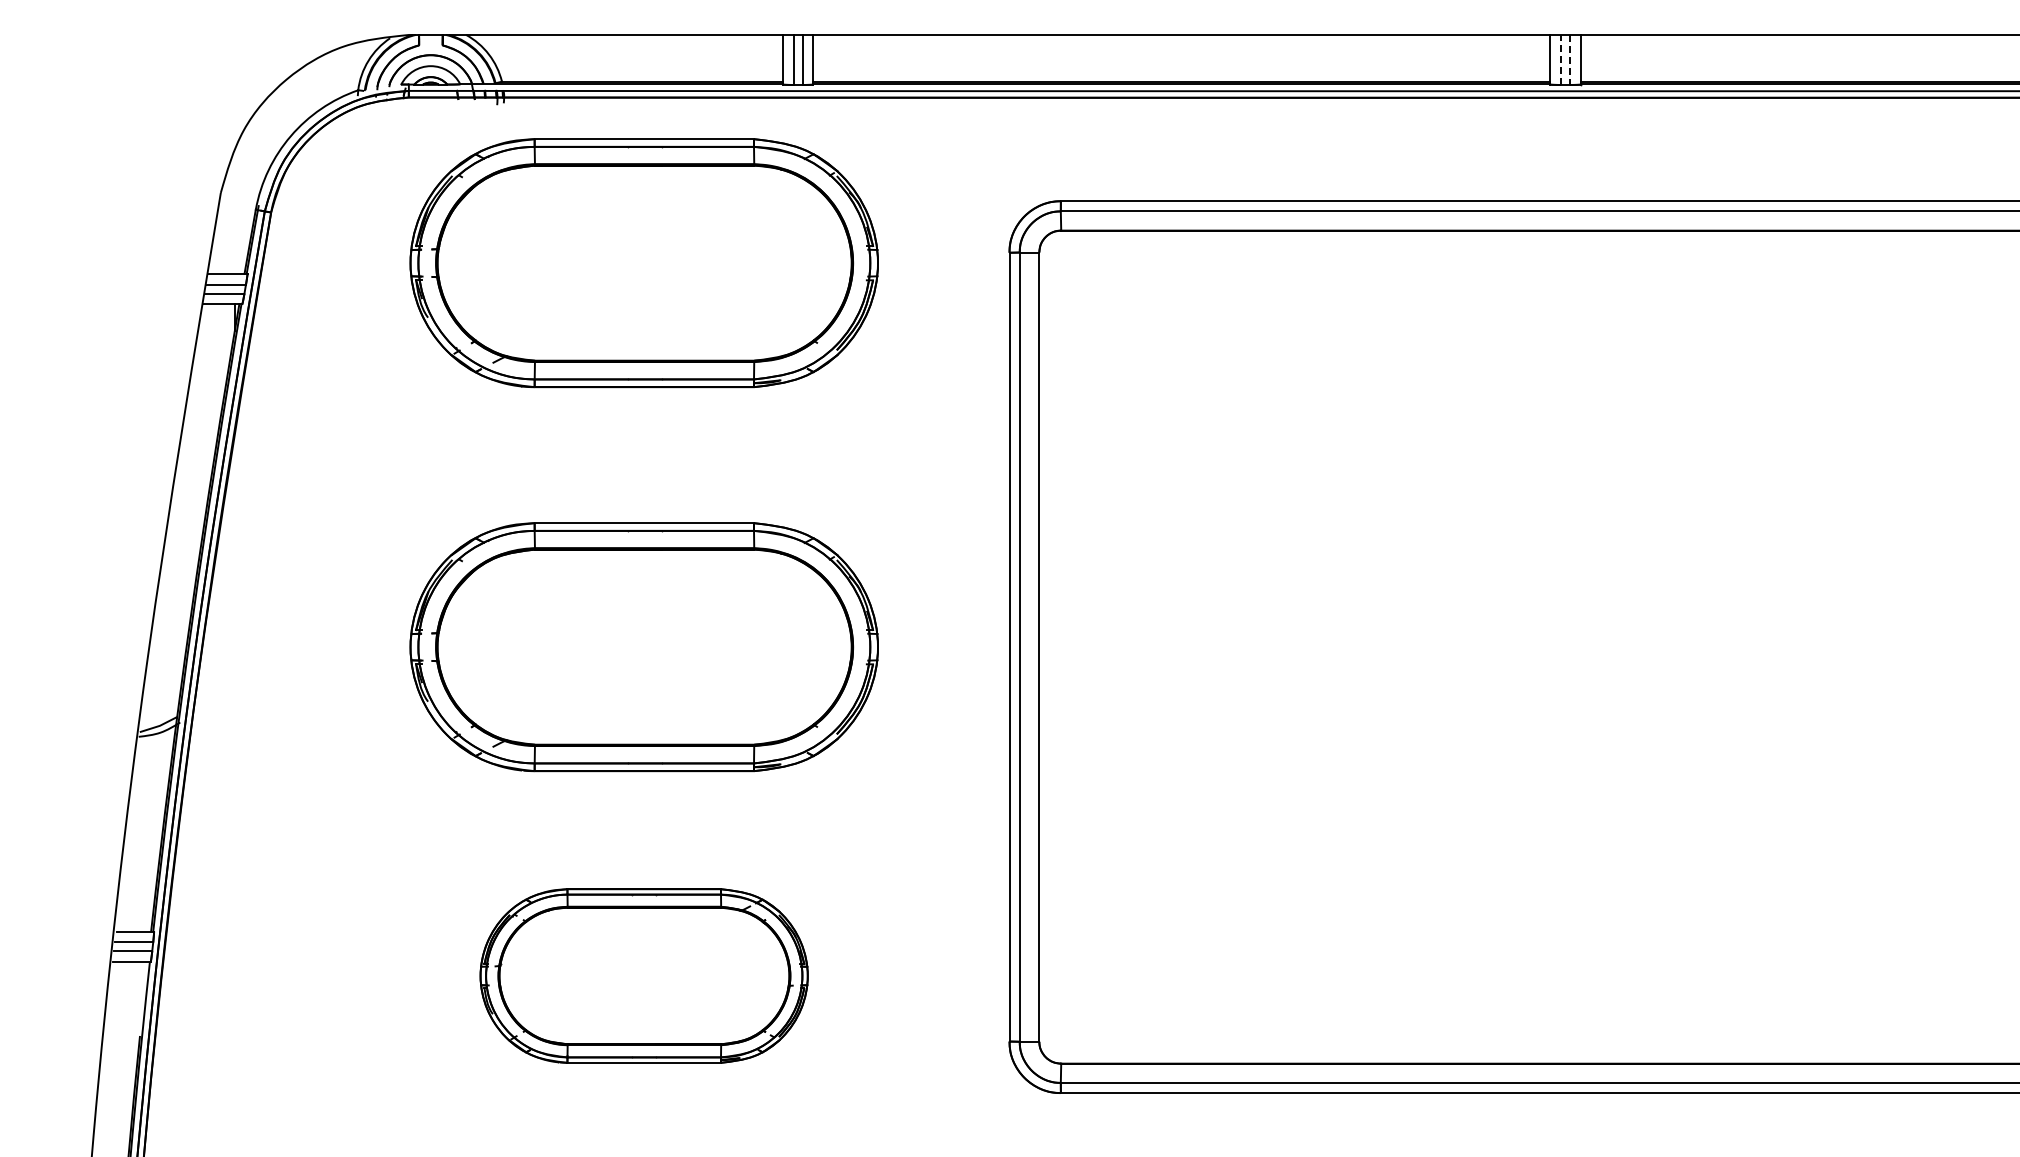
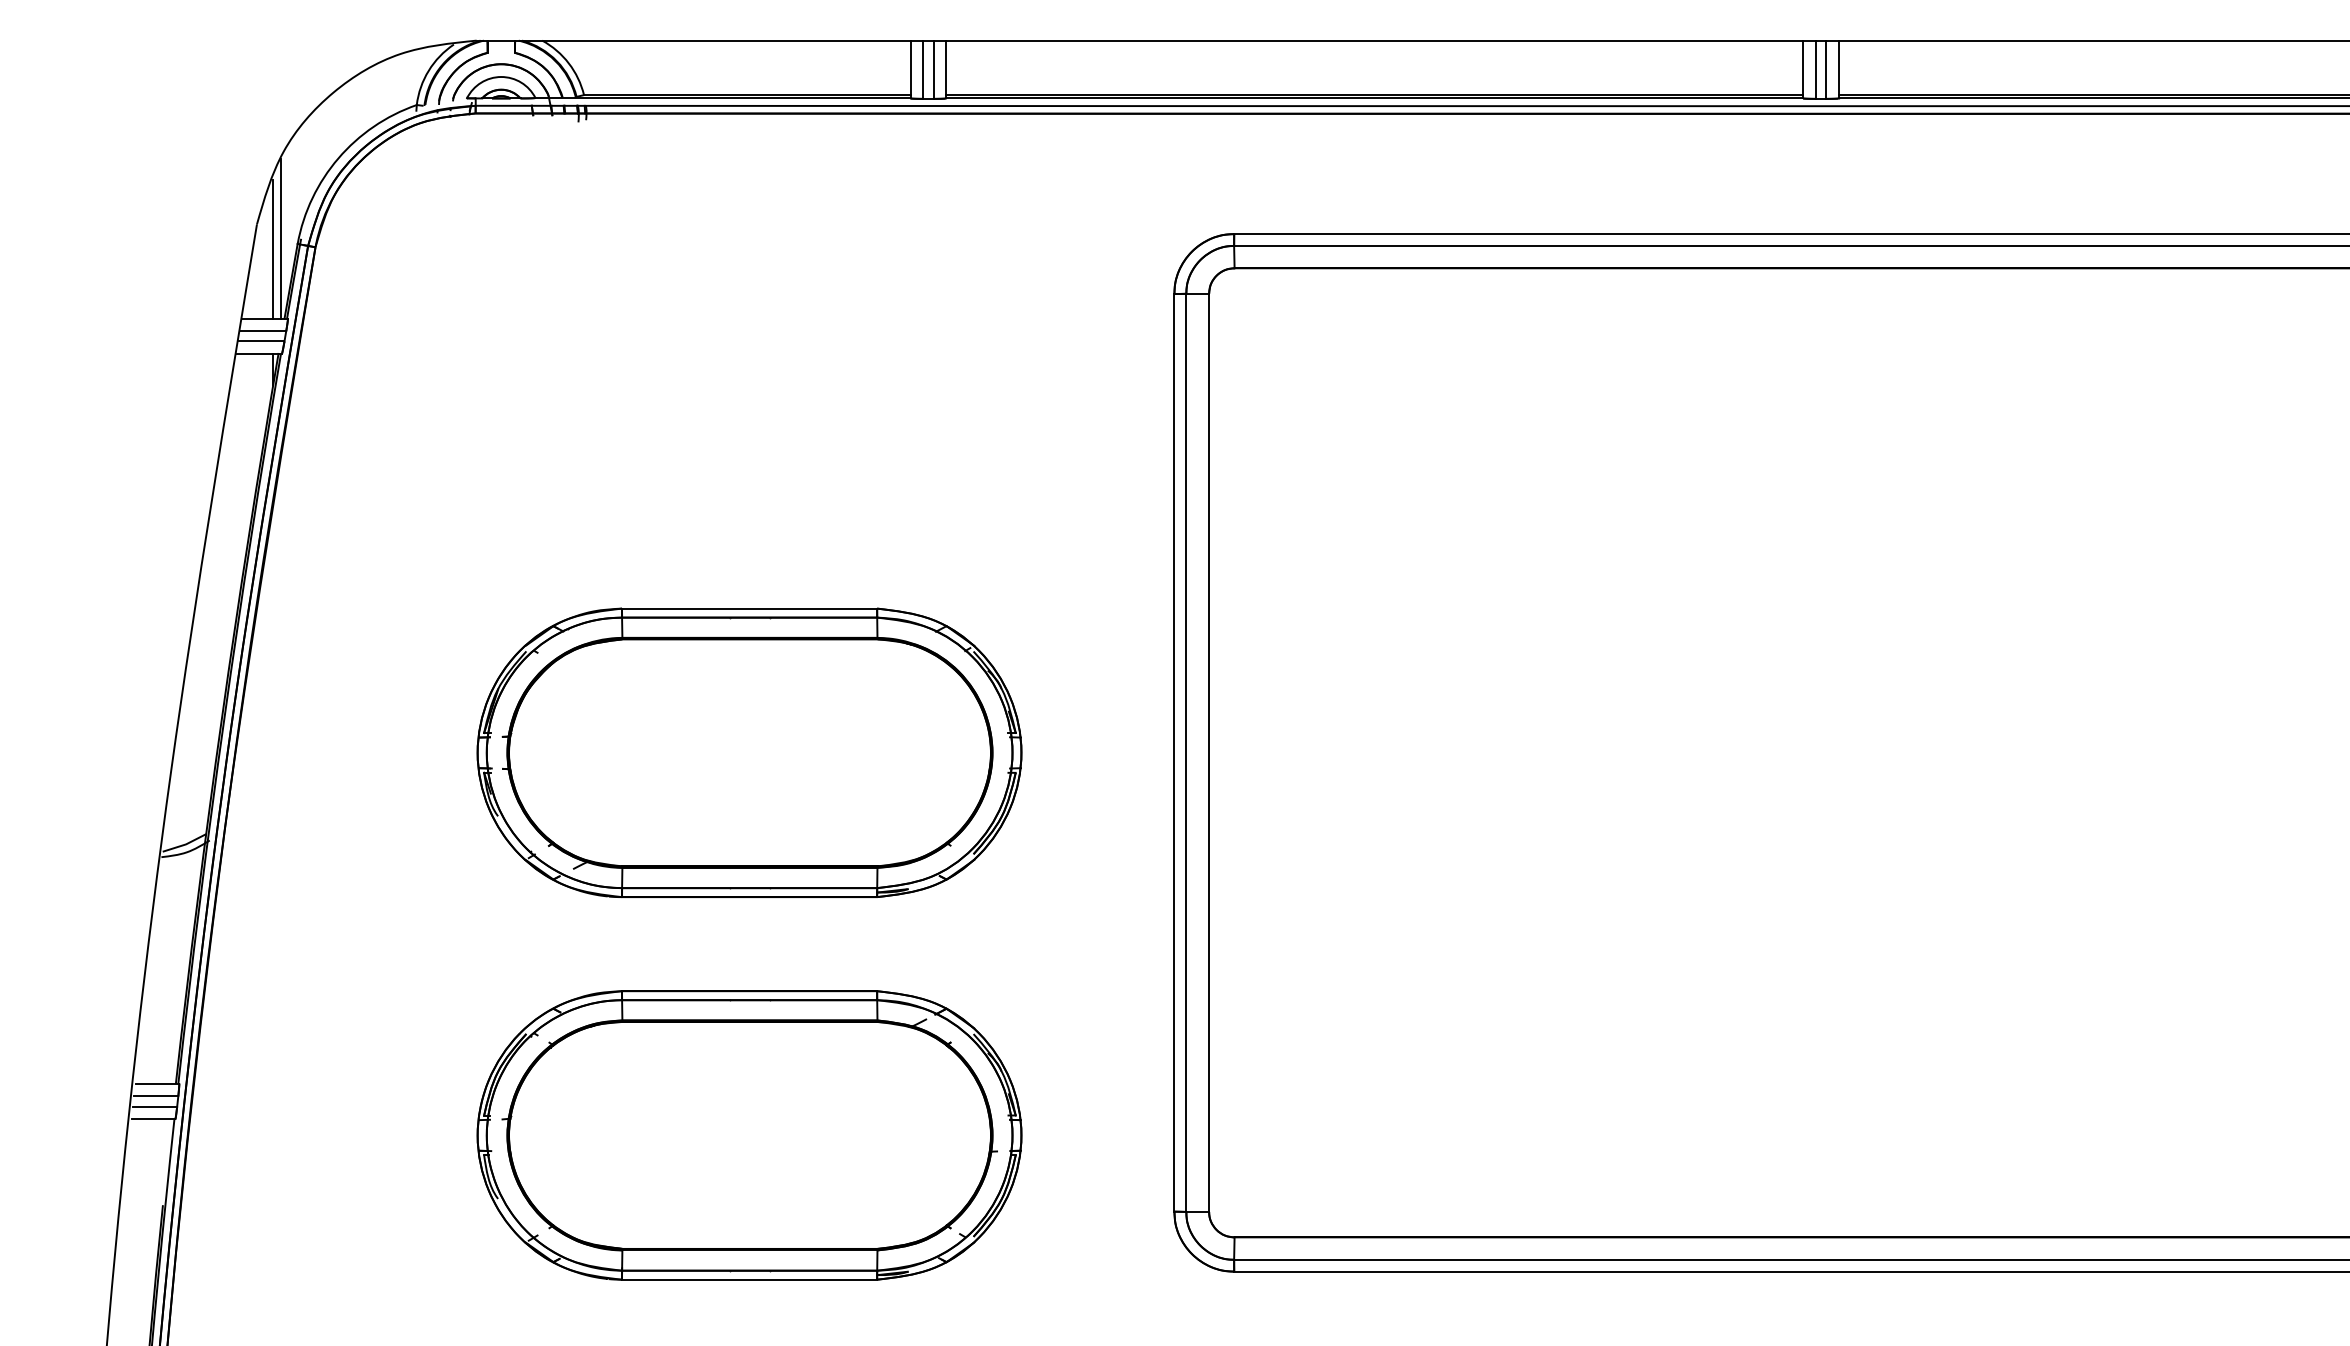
line: (1561, 59) -> (1816, 69), dashed -> solid
line: (1569, 60) -> (1825, 70), dashed -> solid
line: (241, 204) -> (281, 237), added
line: (234, 213) -> (272, 248), added
part: (643, 263) -> (748, 306), removed
part: (643, 975) -> (748, 1134), size x1.43

